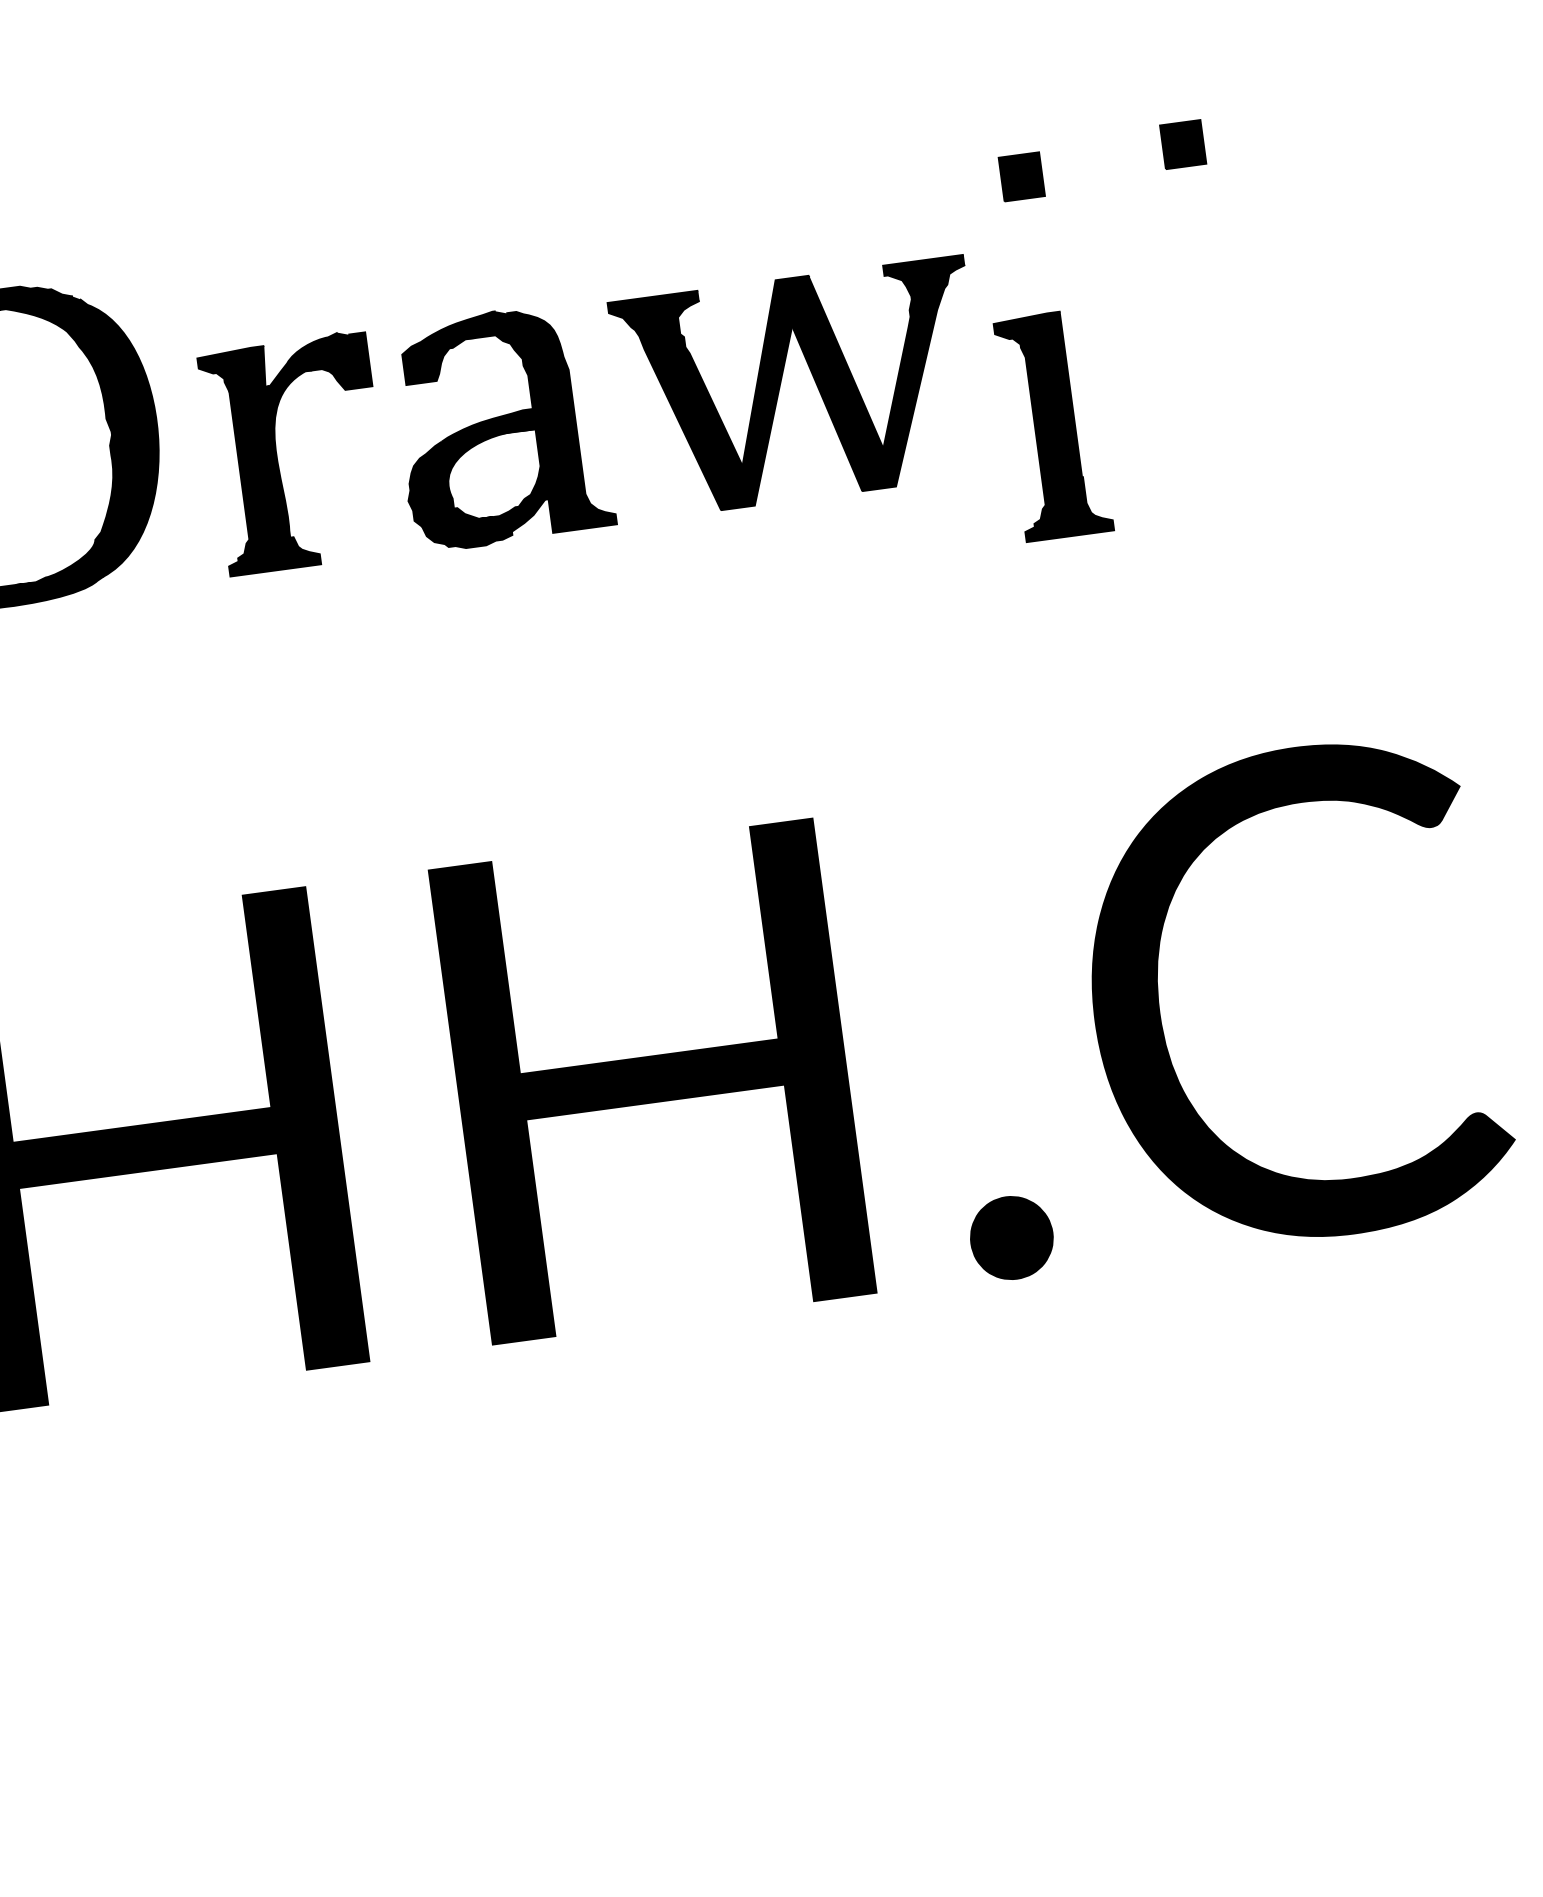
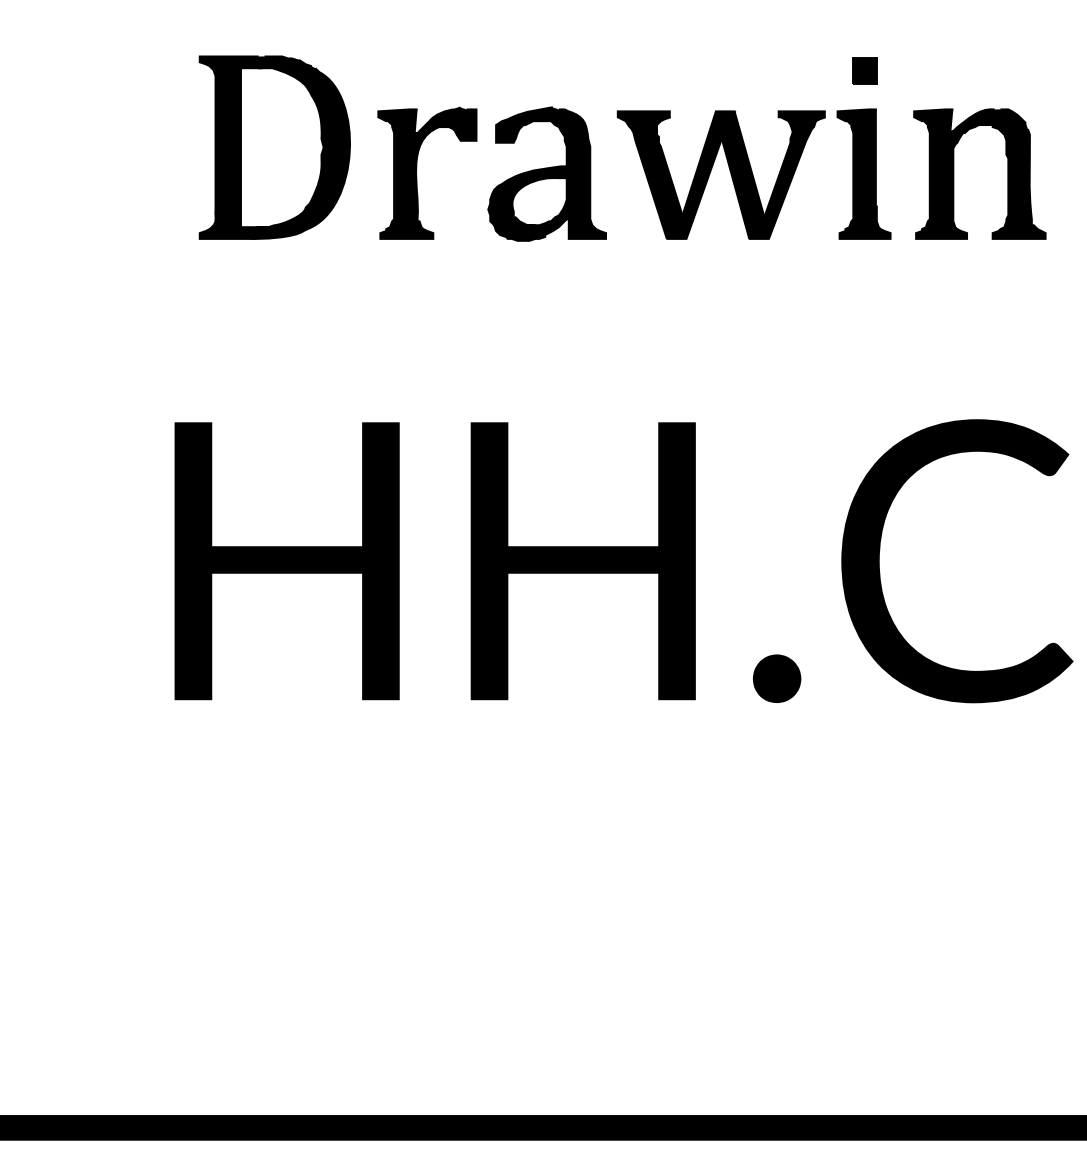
part: (1182, 143) -> (959, 64), removed
part: (1198, 331) -> (954, 173), added
part: (1052, 424) -> (863, 173), moved

